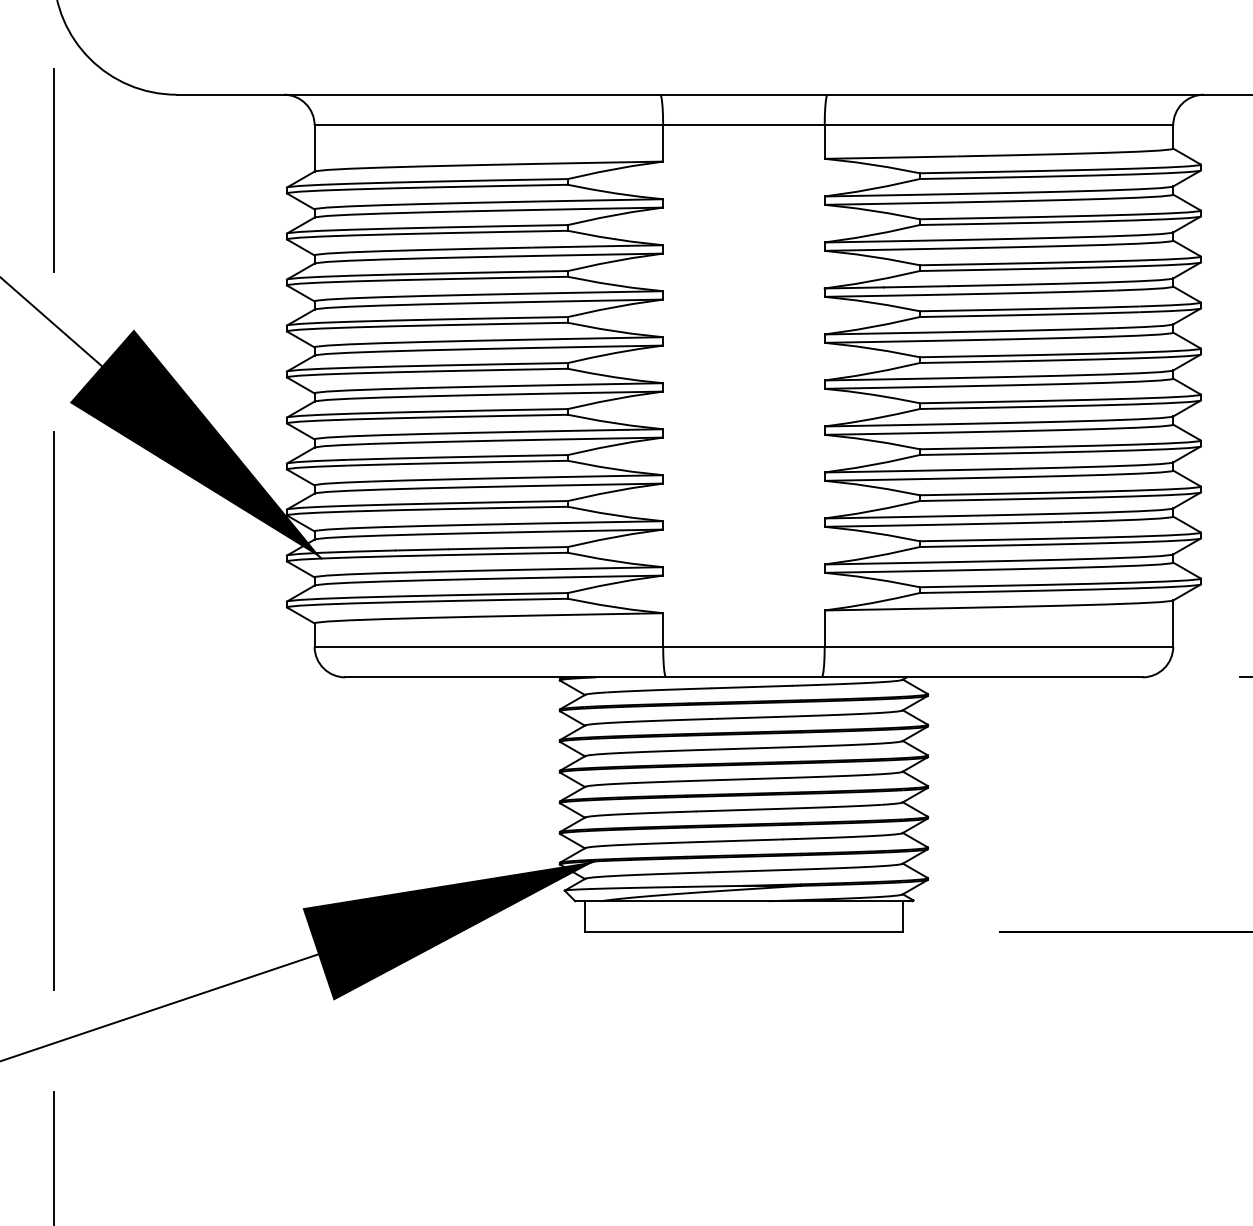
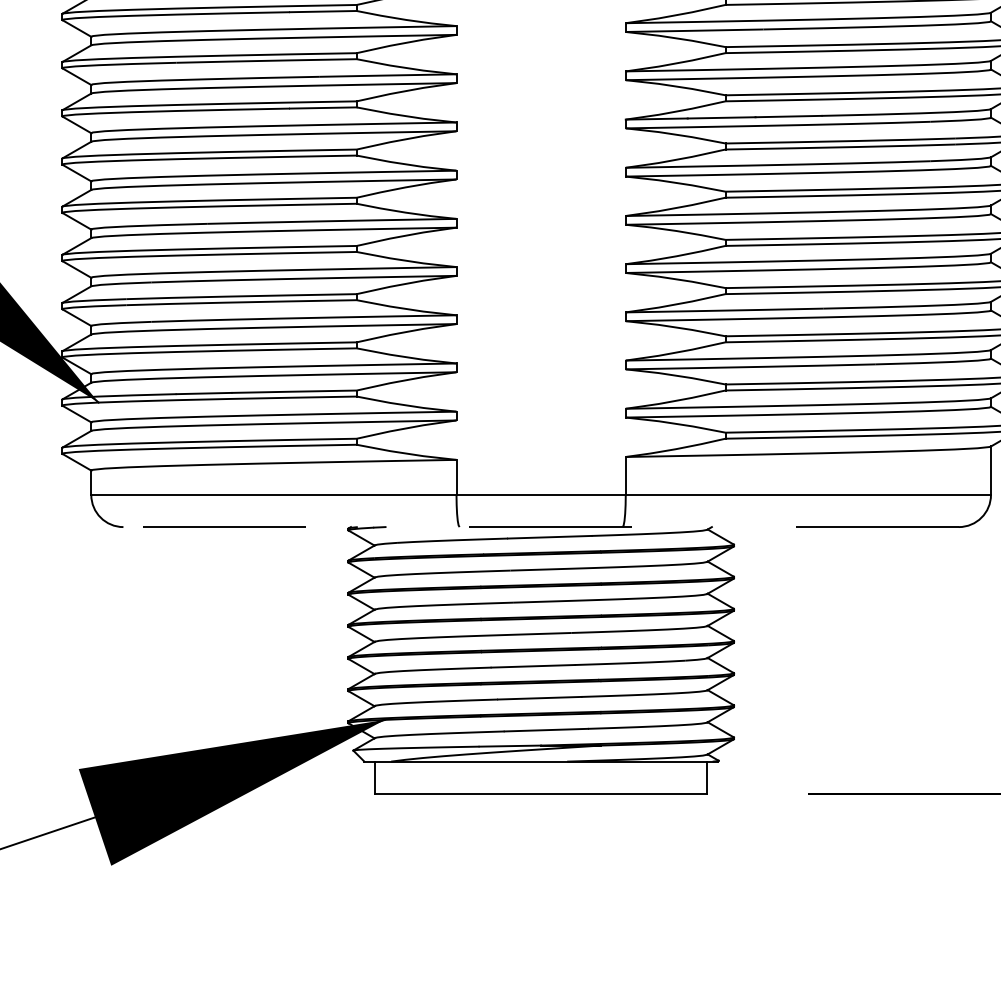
line: (743, 677) -> (540, 527), solid -> dashed

